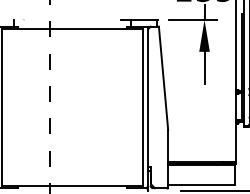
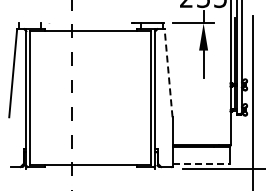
line: (163, 77) -> (168, 72), solid -> dashed
line: (202, 184) -> (201, 163), solid -> dashed

